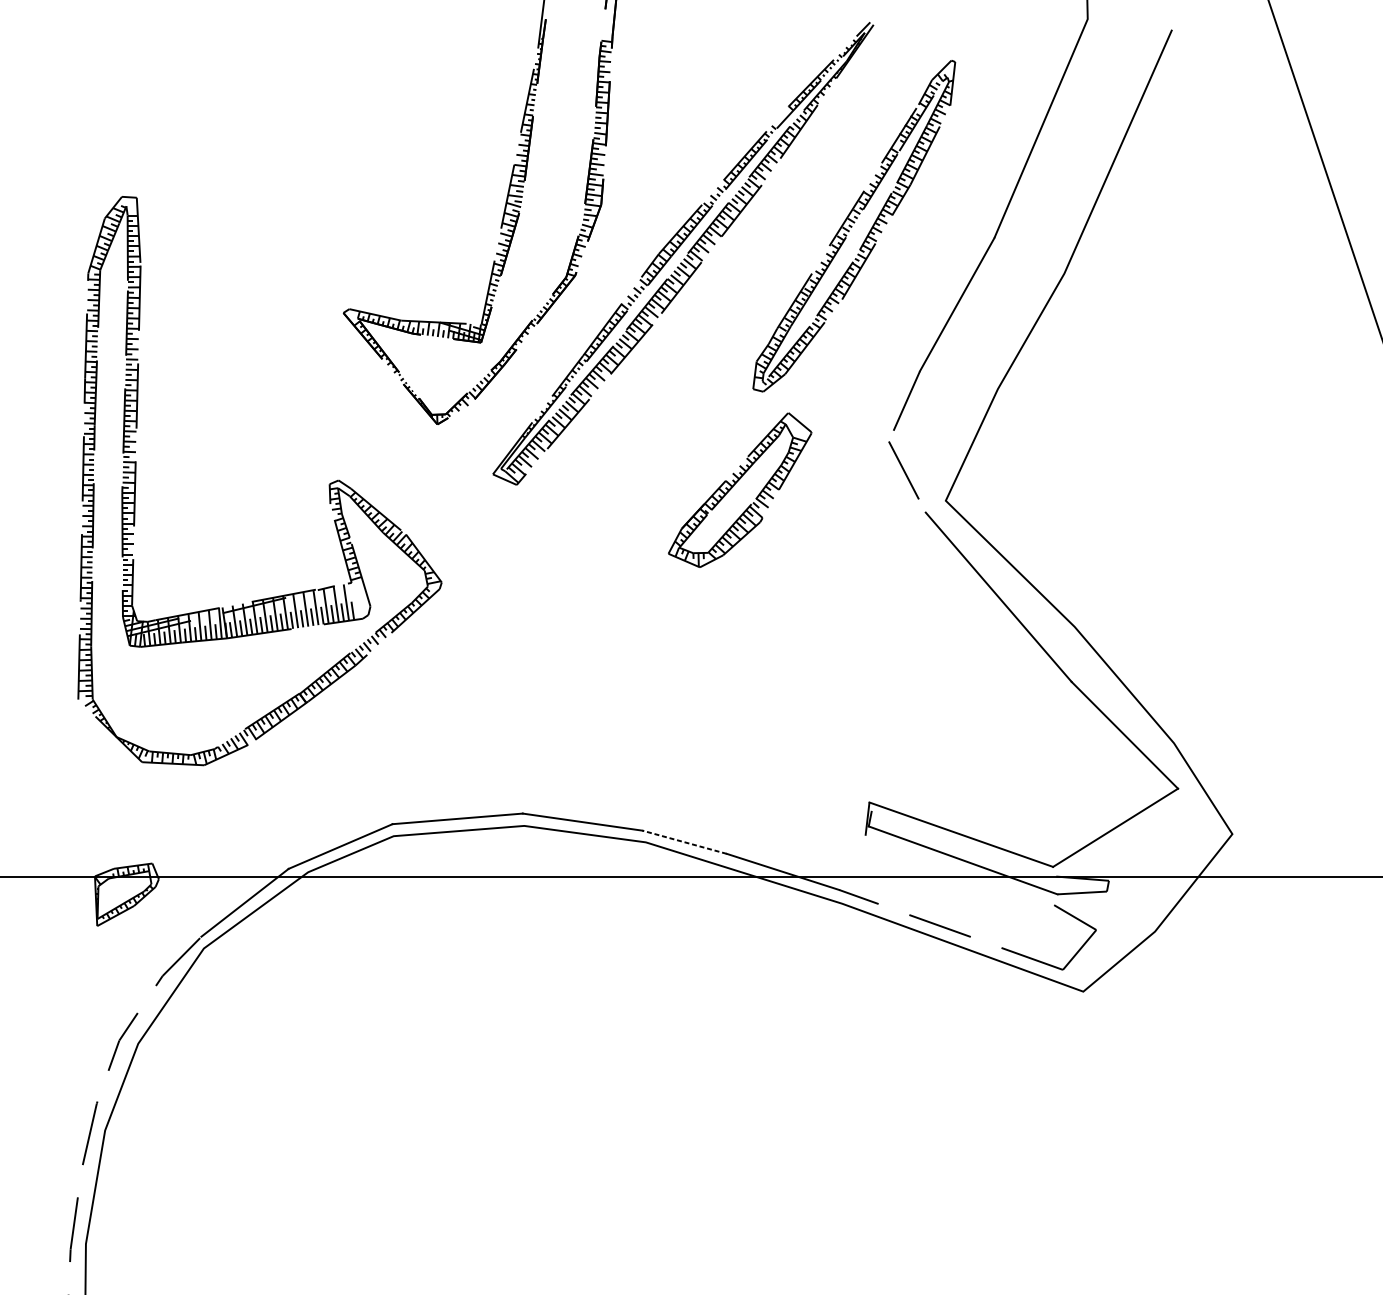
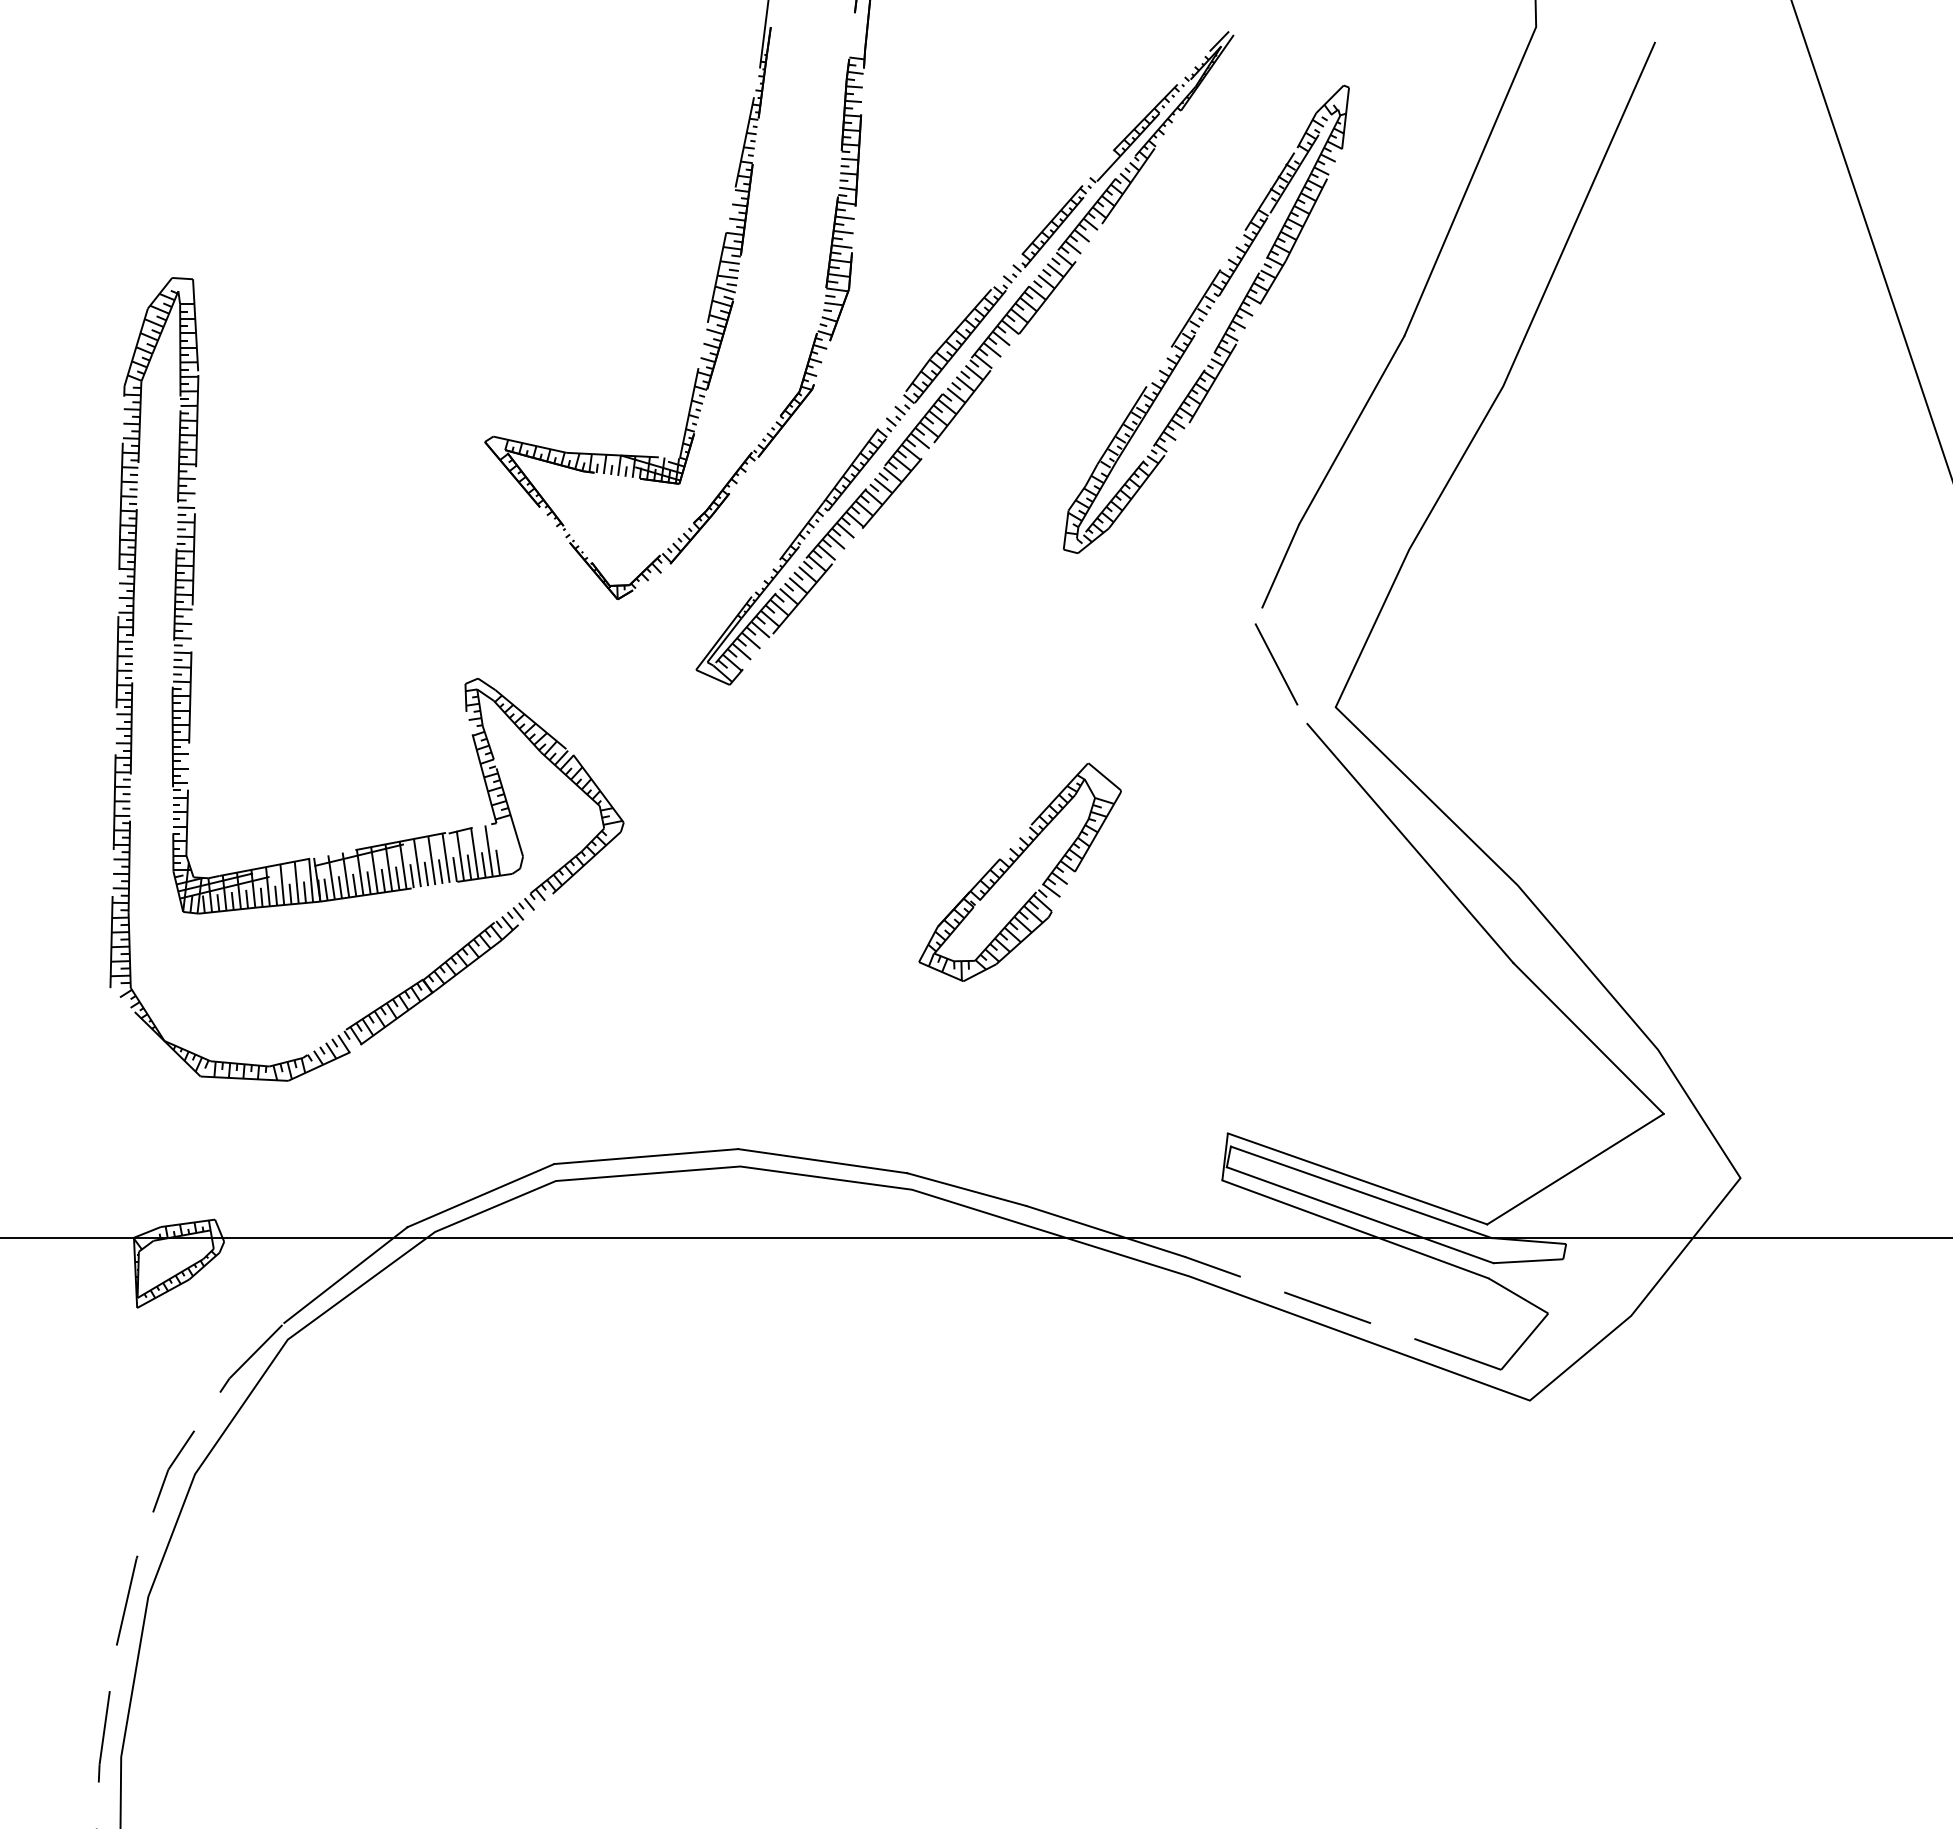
part: (735, 484) -> (1013, 864), moved
line: (684, 842) -> (966, 1189), dashed -> solid
line: (963, 844) -> (1360, 1192), added
line: (959, 870) -> (1355, 1229), added

